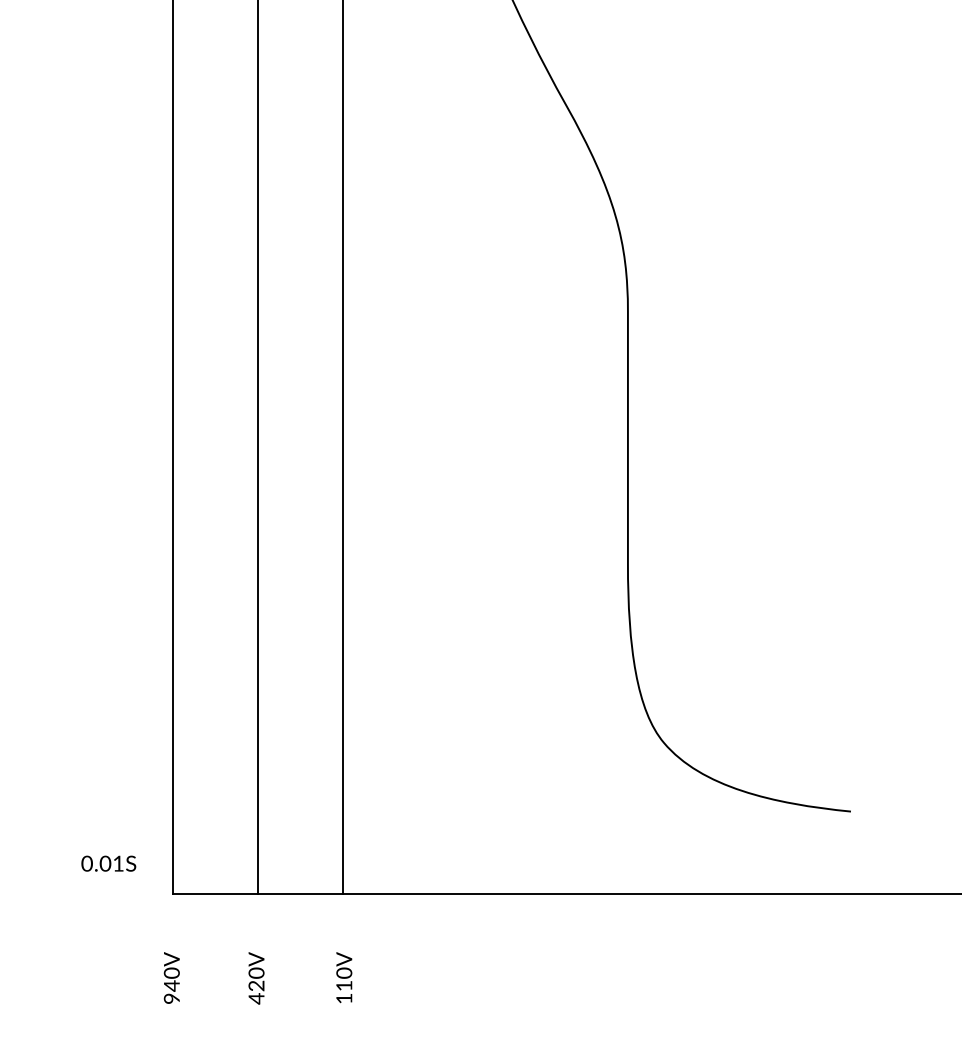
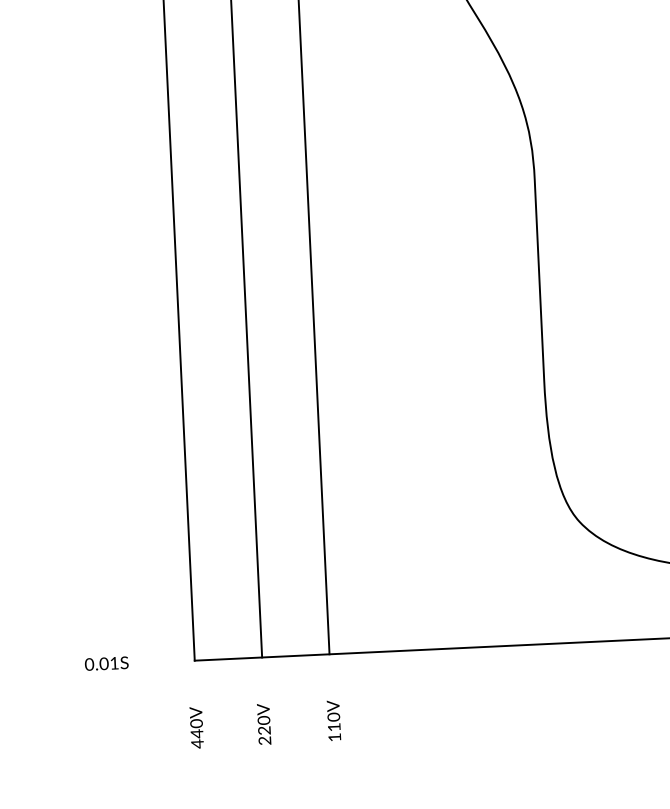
text: (108, 863) -> (106, 663), moved
text: (171, 998) -> (197, 743), 940V -> 440V
text: (256, 998) -> (264, 740), 420V -> 220V

